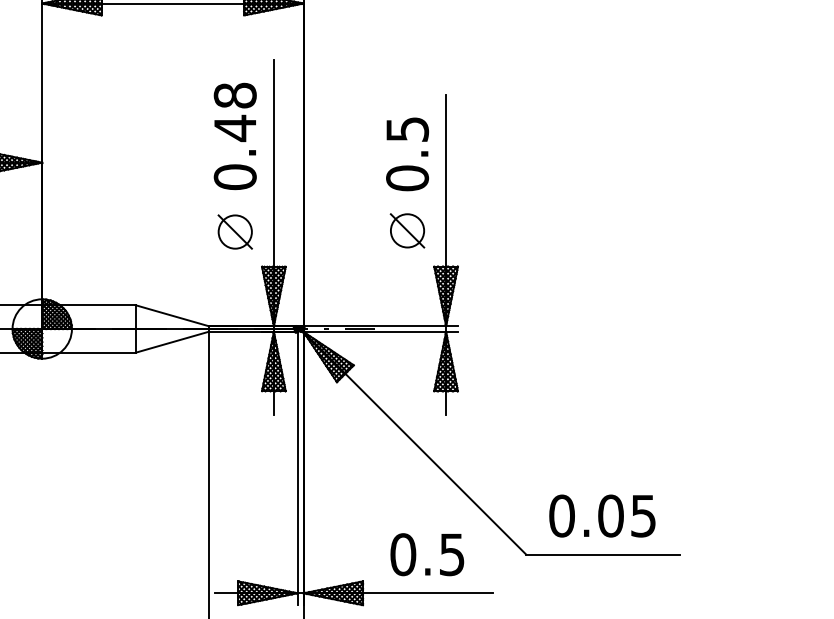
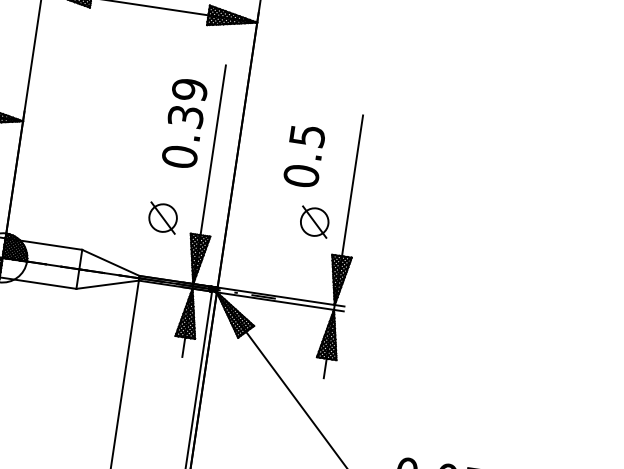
text: (234, 112) -> (187, 103), 0.48 -> 0.39
text: (407, 154) -> (304, 156), moved
part: (234, 231) -> (162, 217), moved

